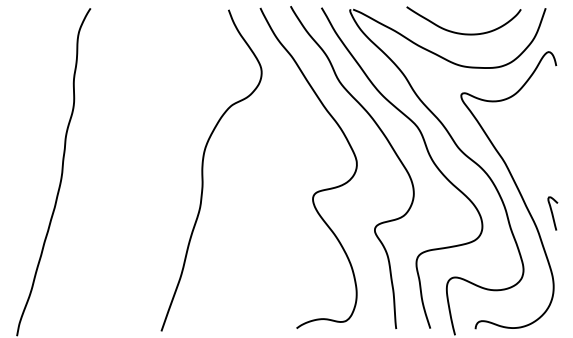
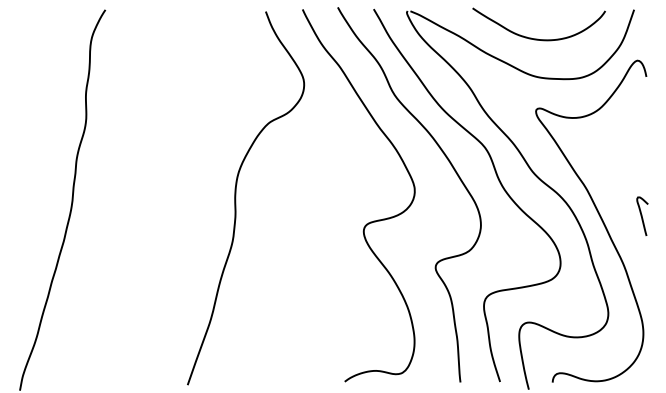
curve: (552, 212) -> (642, 215), moved

